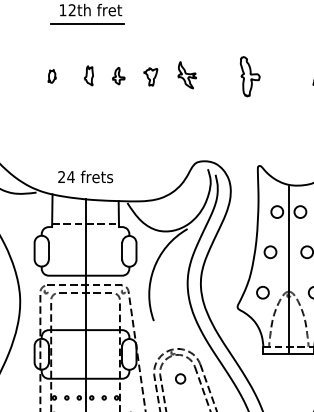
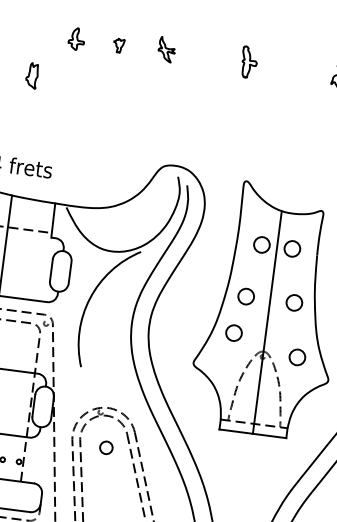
part: (88, 75) -> (31, 75), moved
part: (186, 75) -> (165, 49), size x0.7
part: (150, 76) -> (118, 45), size x0.6
part: (249, 76) -> (248, 61), size x0.6
circle: (262, 292) -> (233, 332), moved

